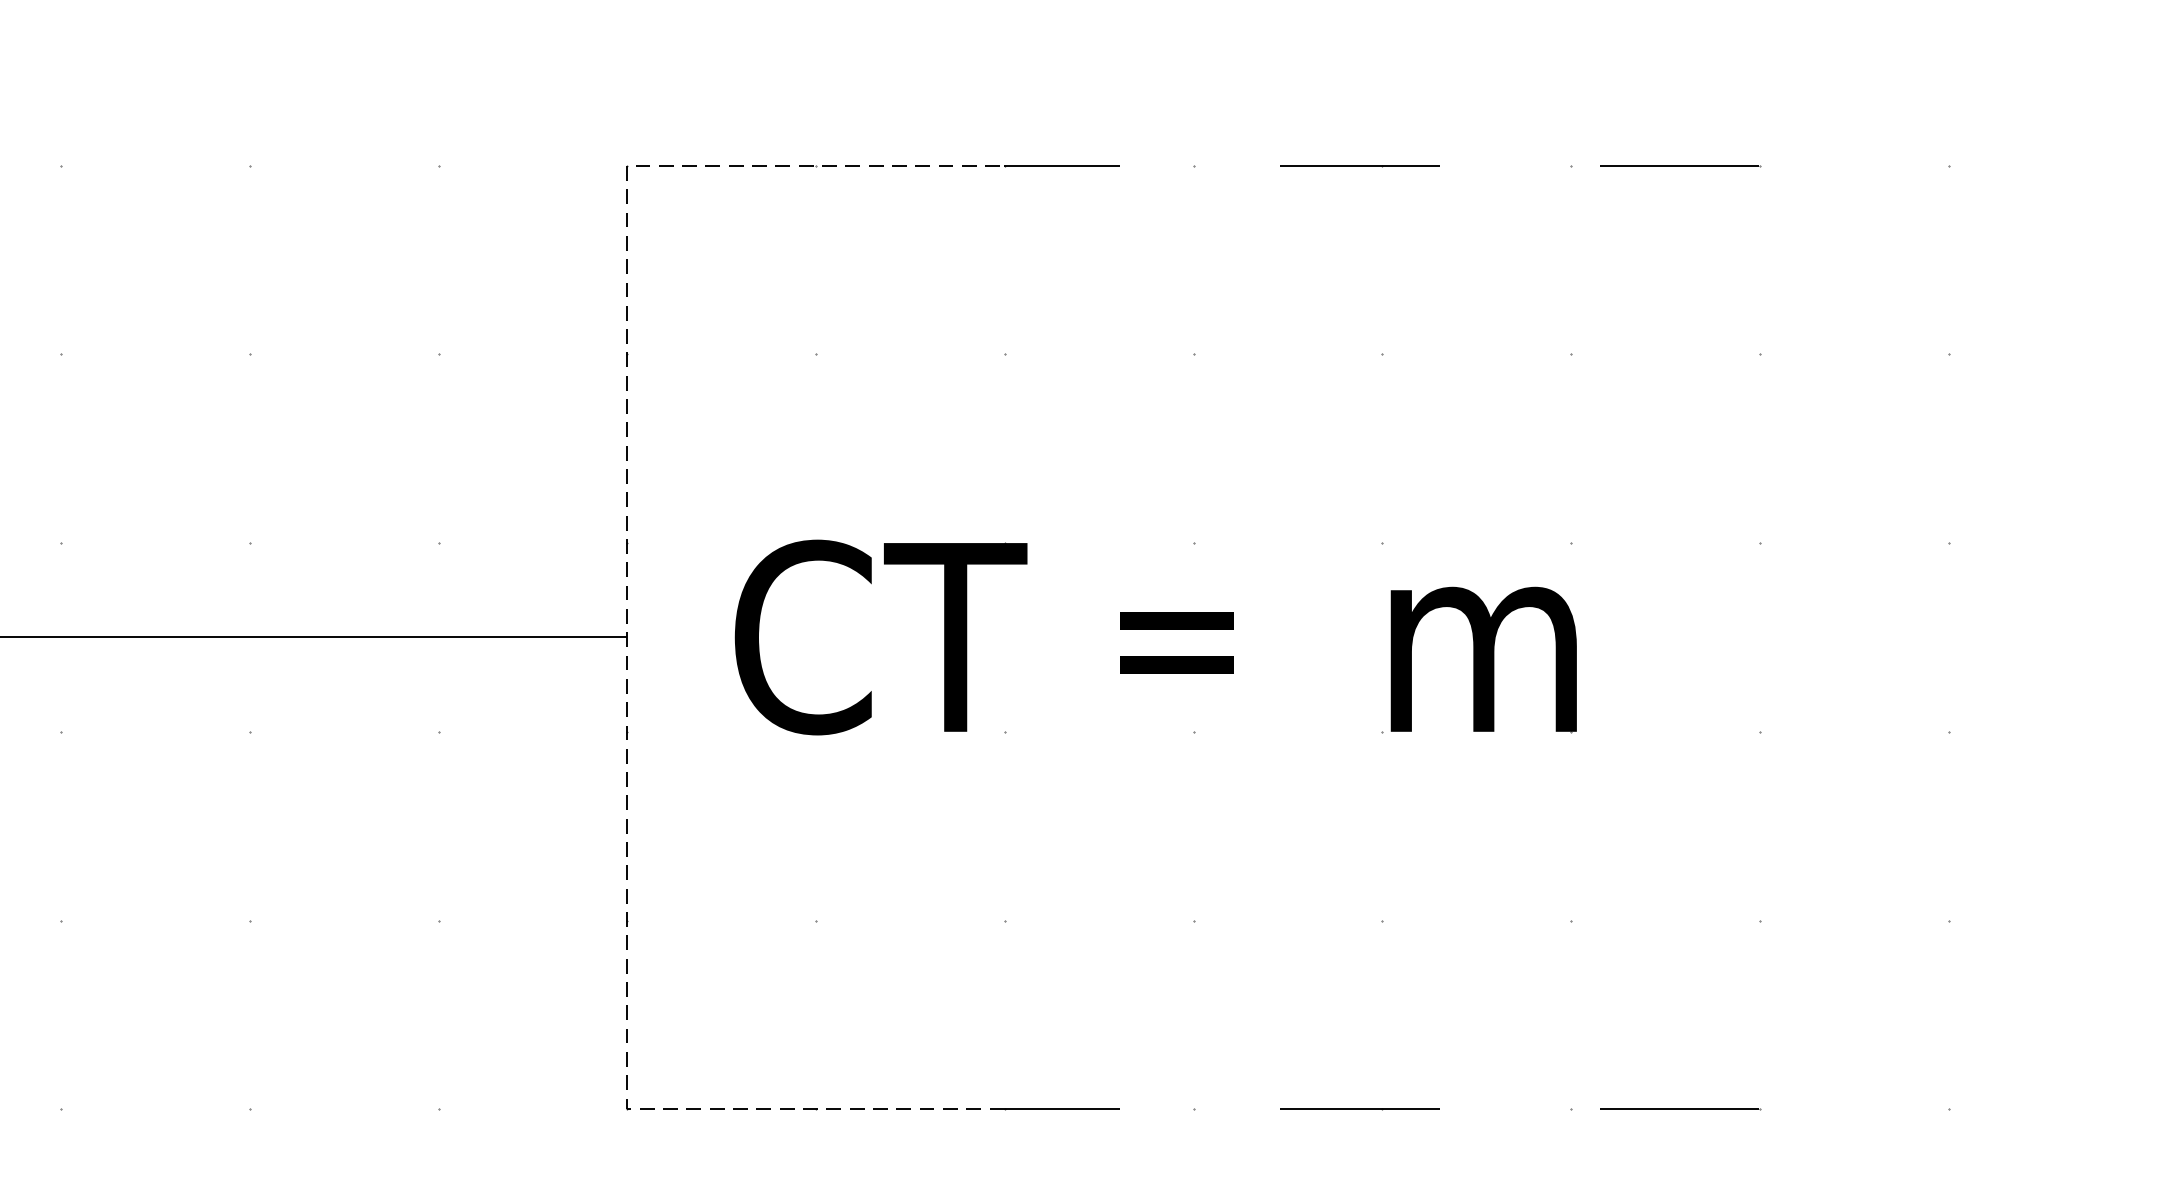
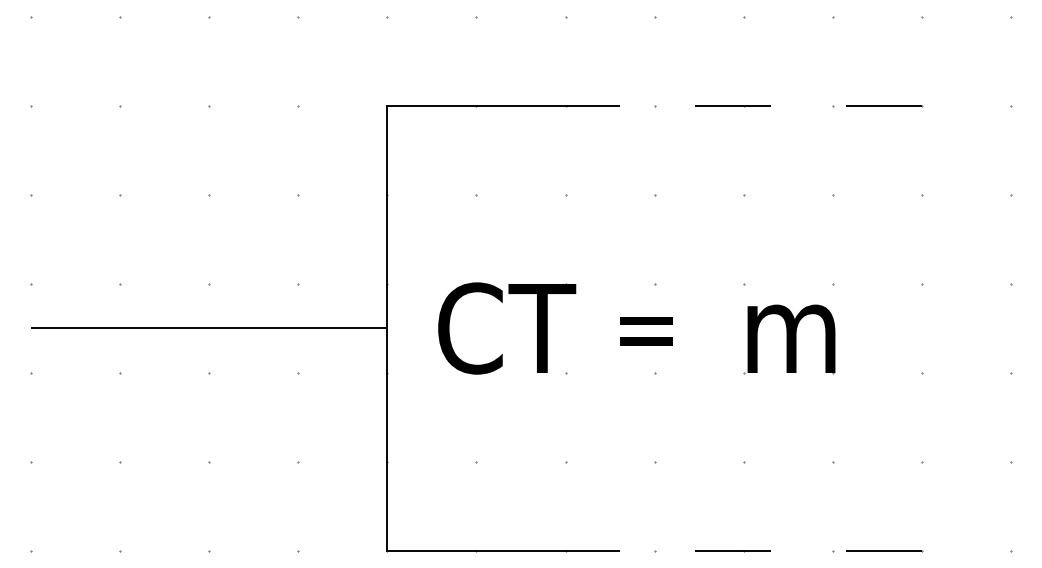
line: (627, 637) -> (387, 328), dashed -> solid

